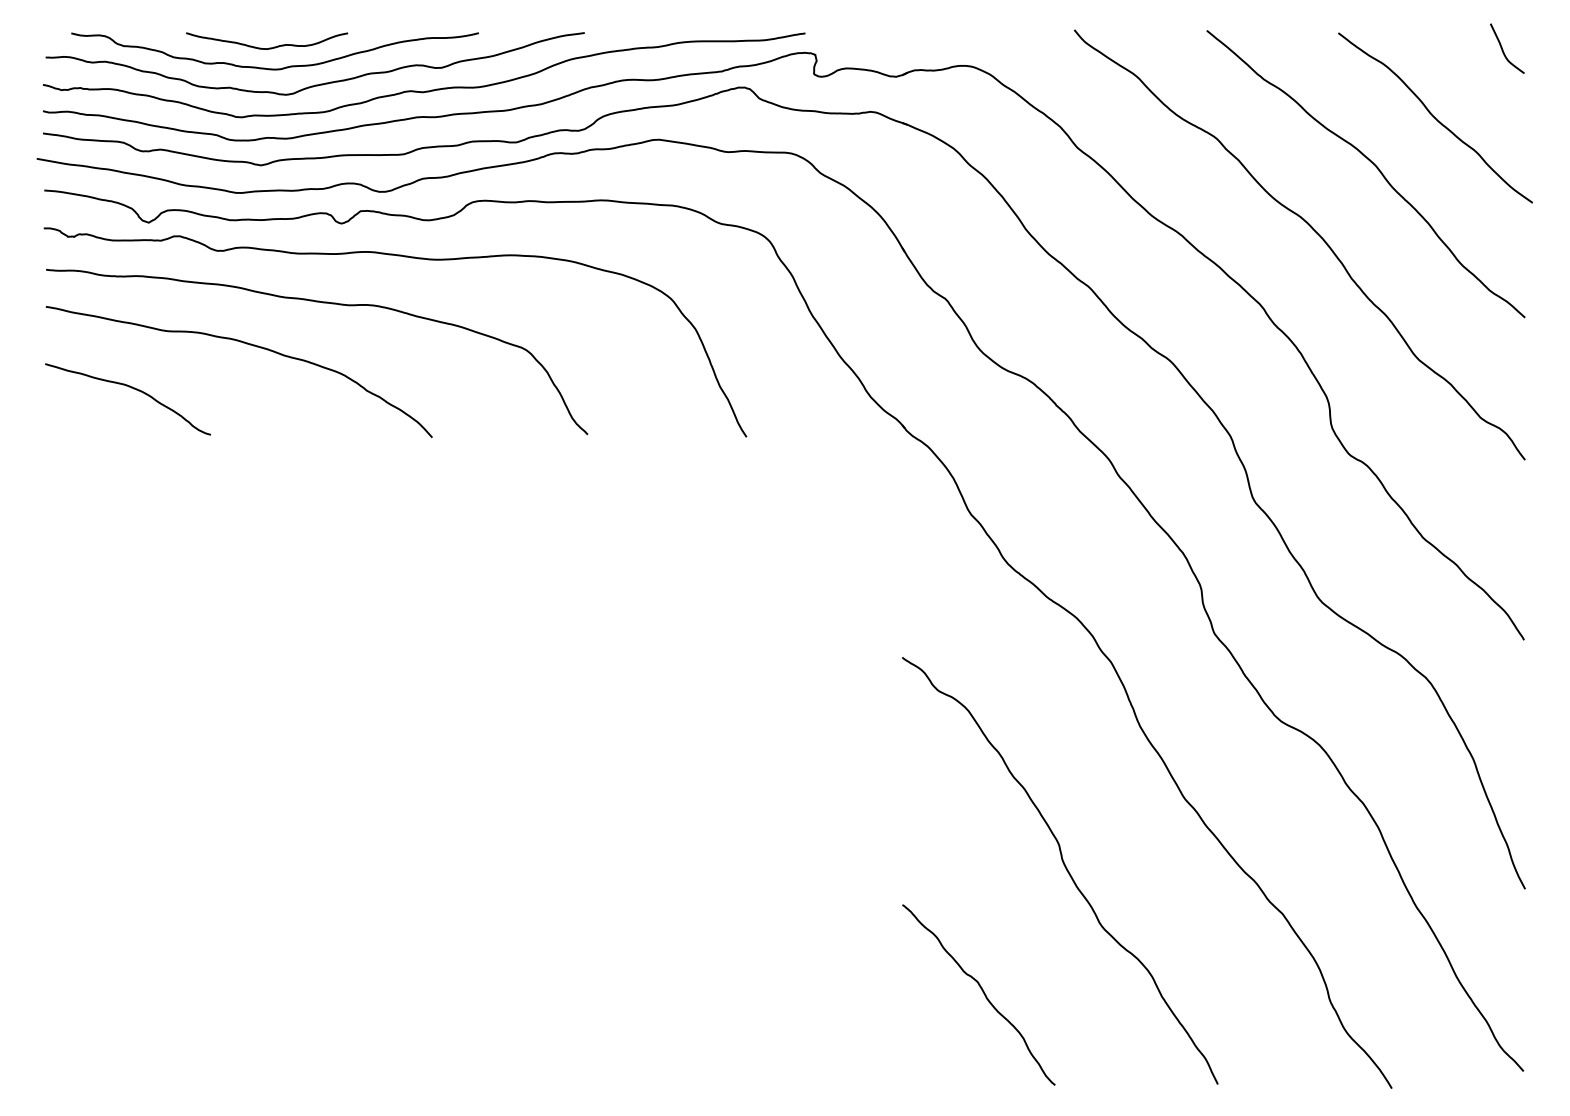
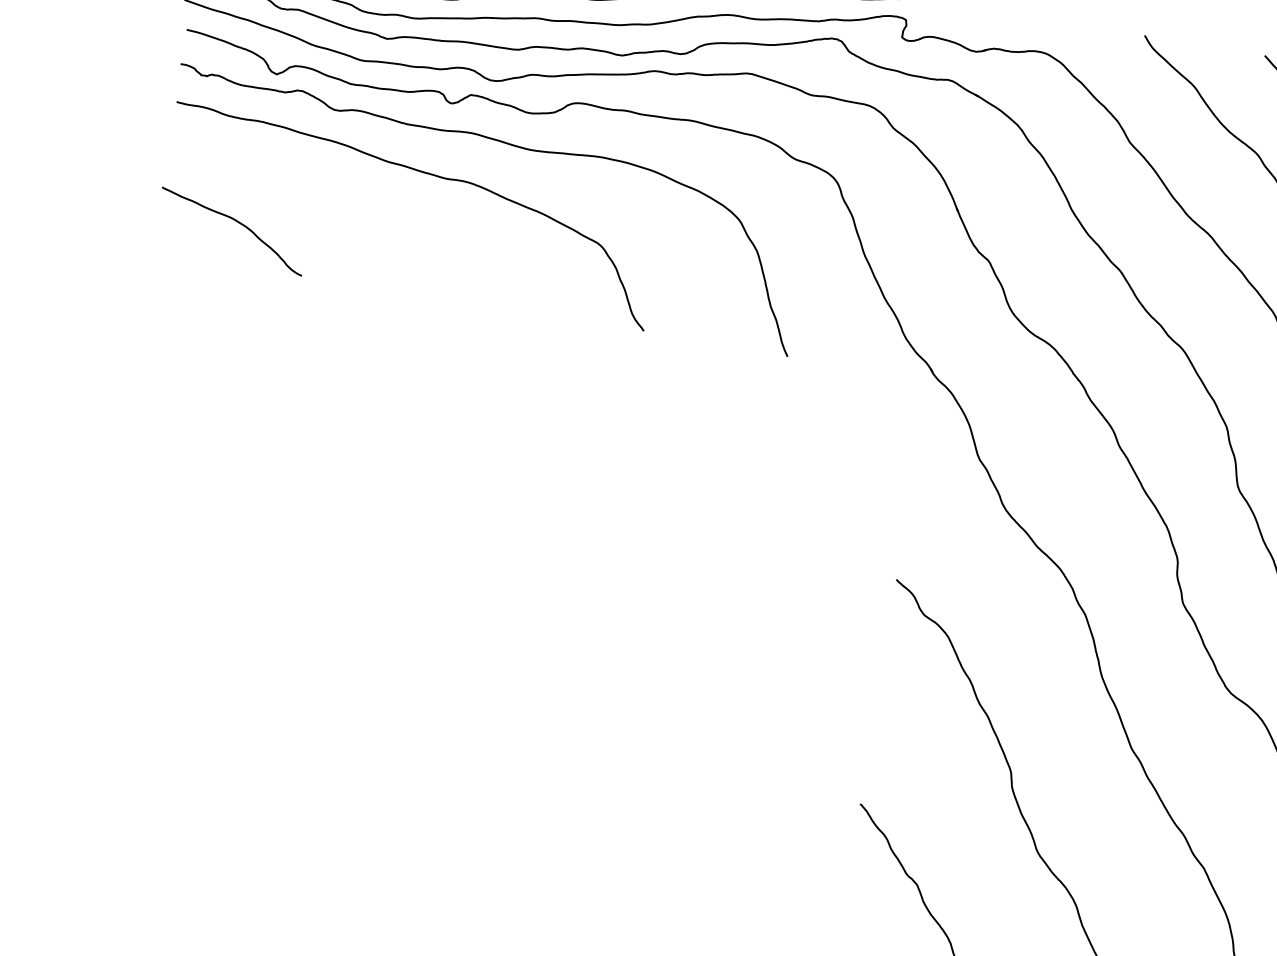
curve: (246, 344) -> (347, 199), removed

